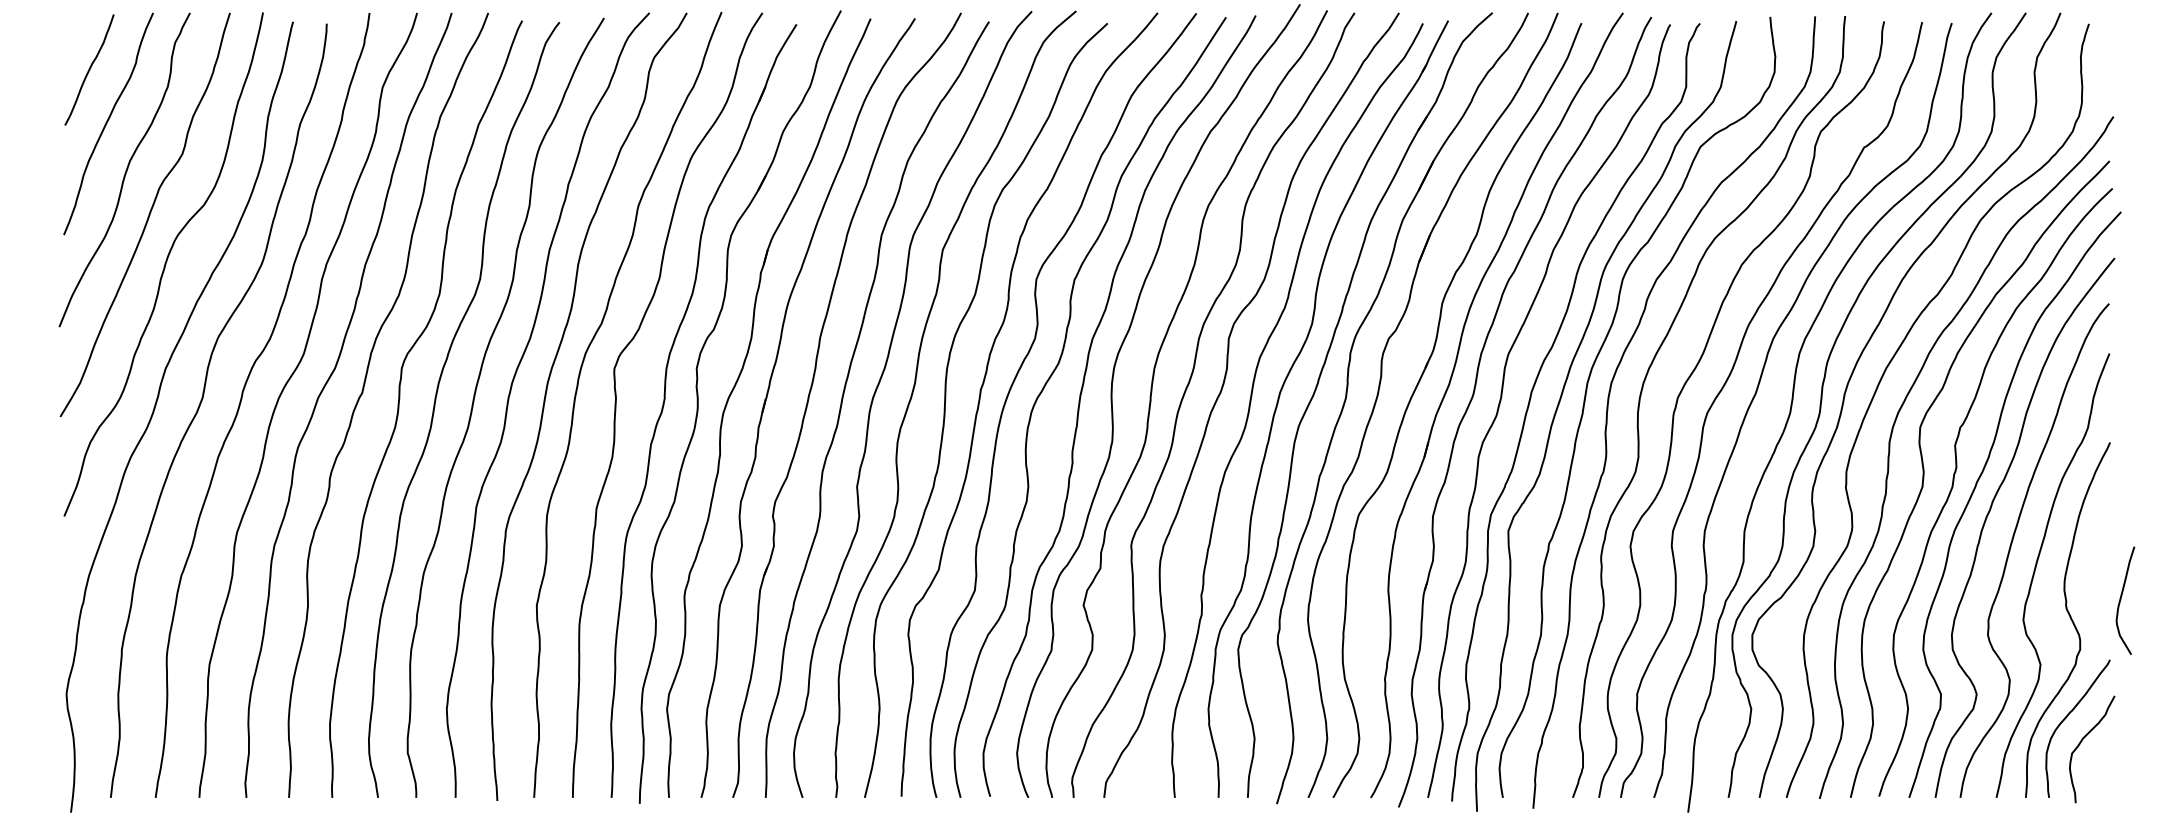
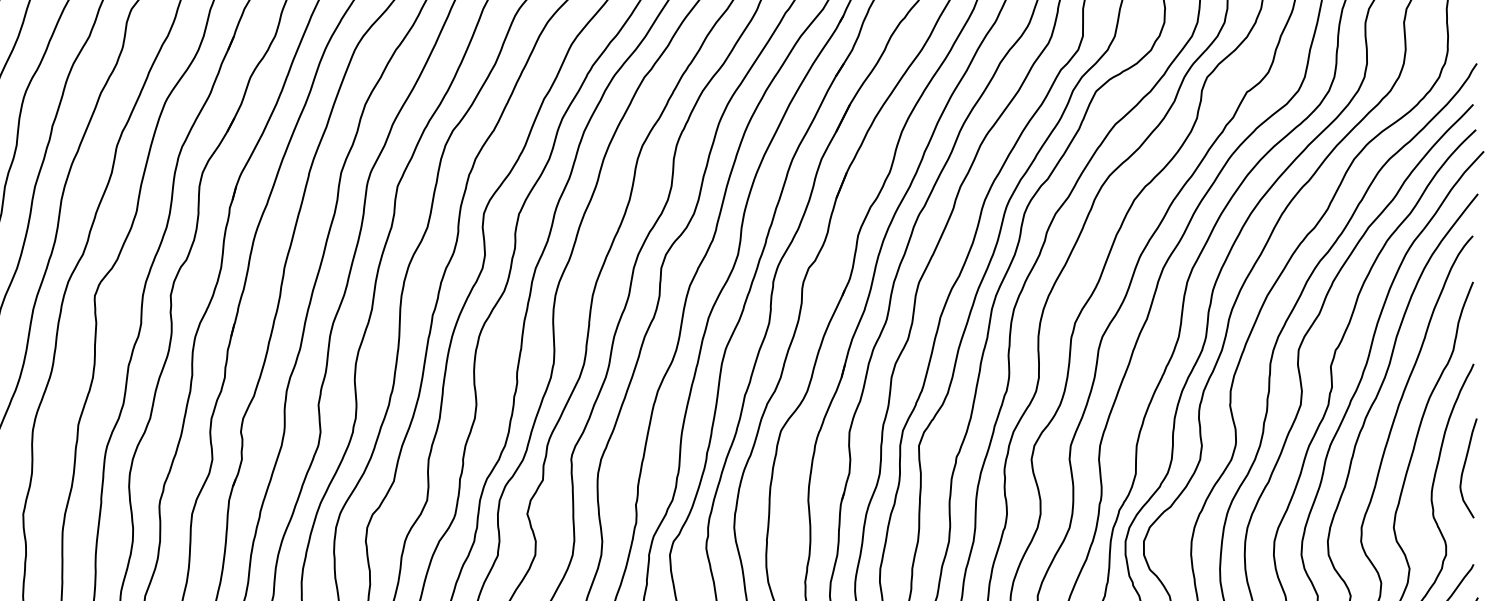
curve: (2121, 599) -> (1464, 467), moved

